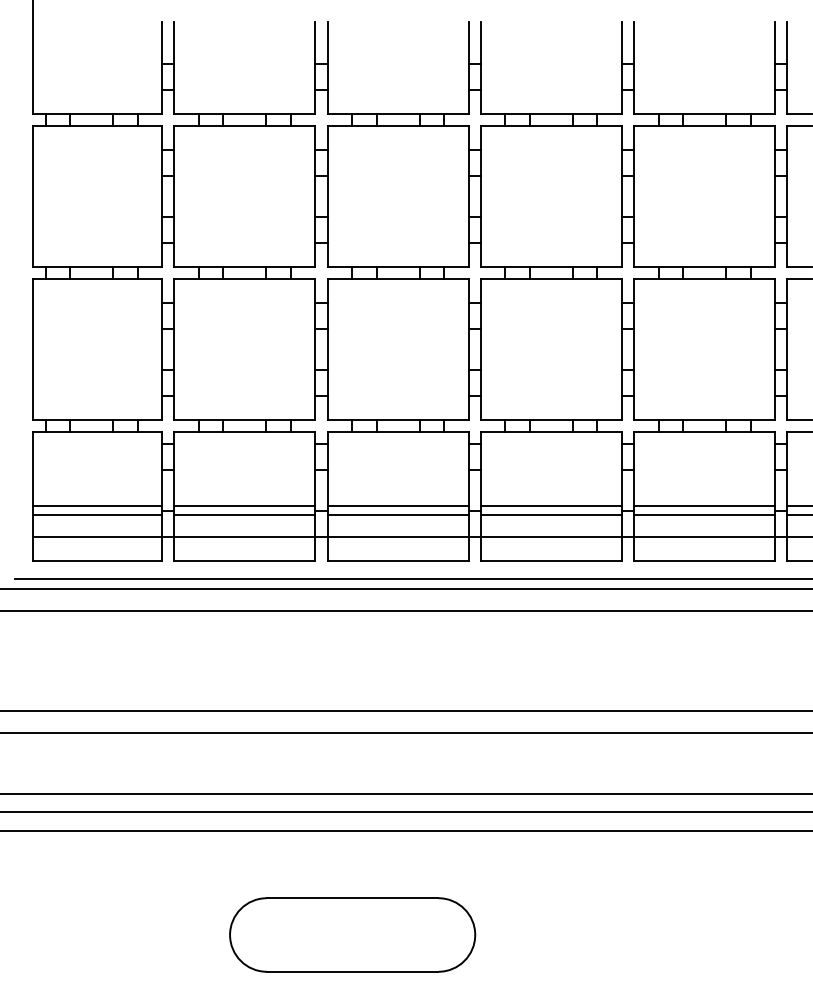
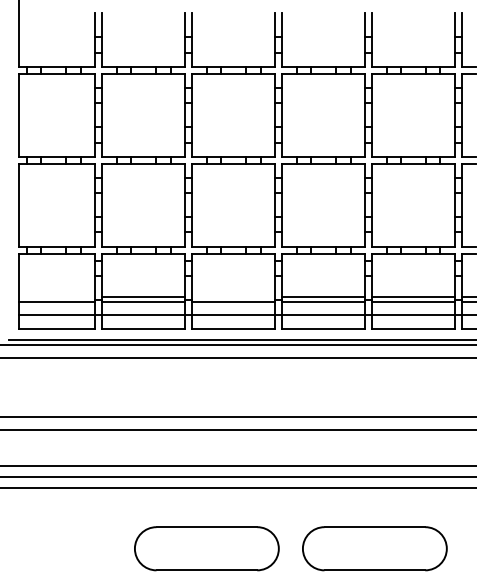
line: (98, 505) -> (57, 296), removed
line: (397, 505) -> (233, 296), removed
part: (638, 934) -> (374, 548), added

